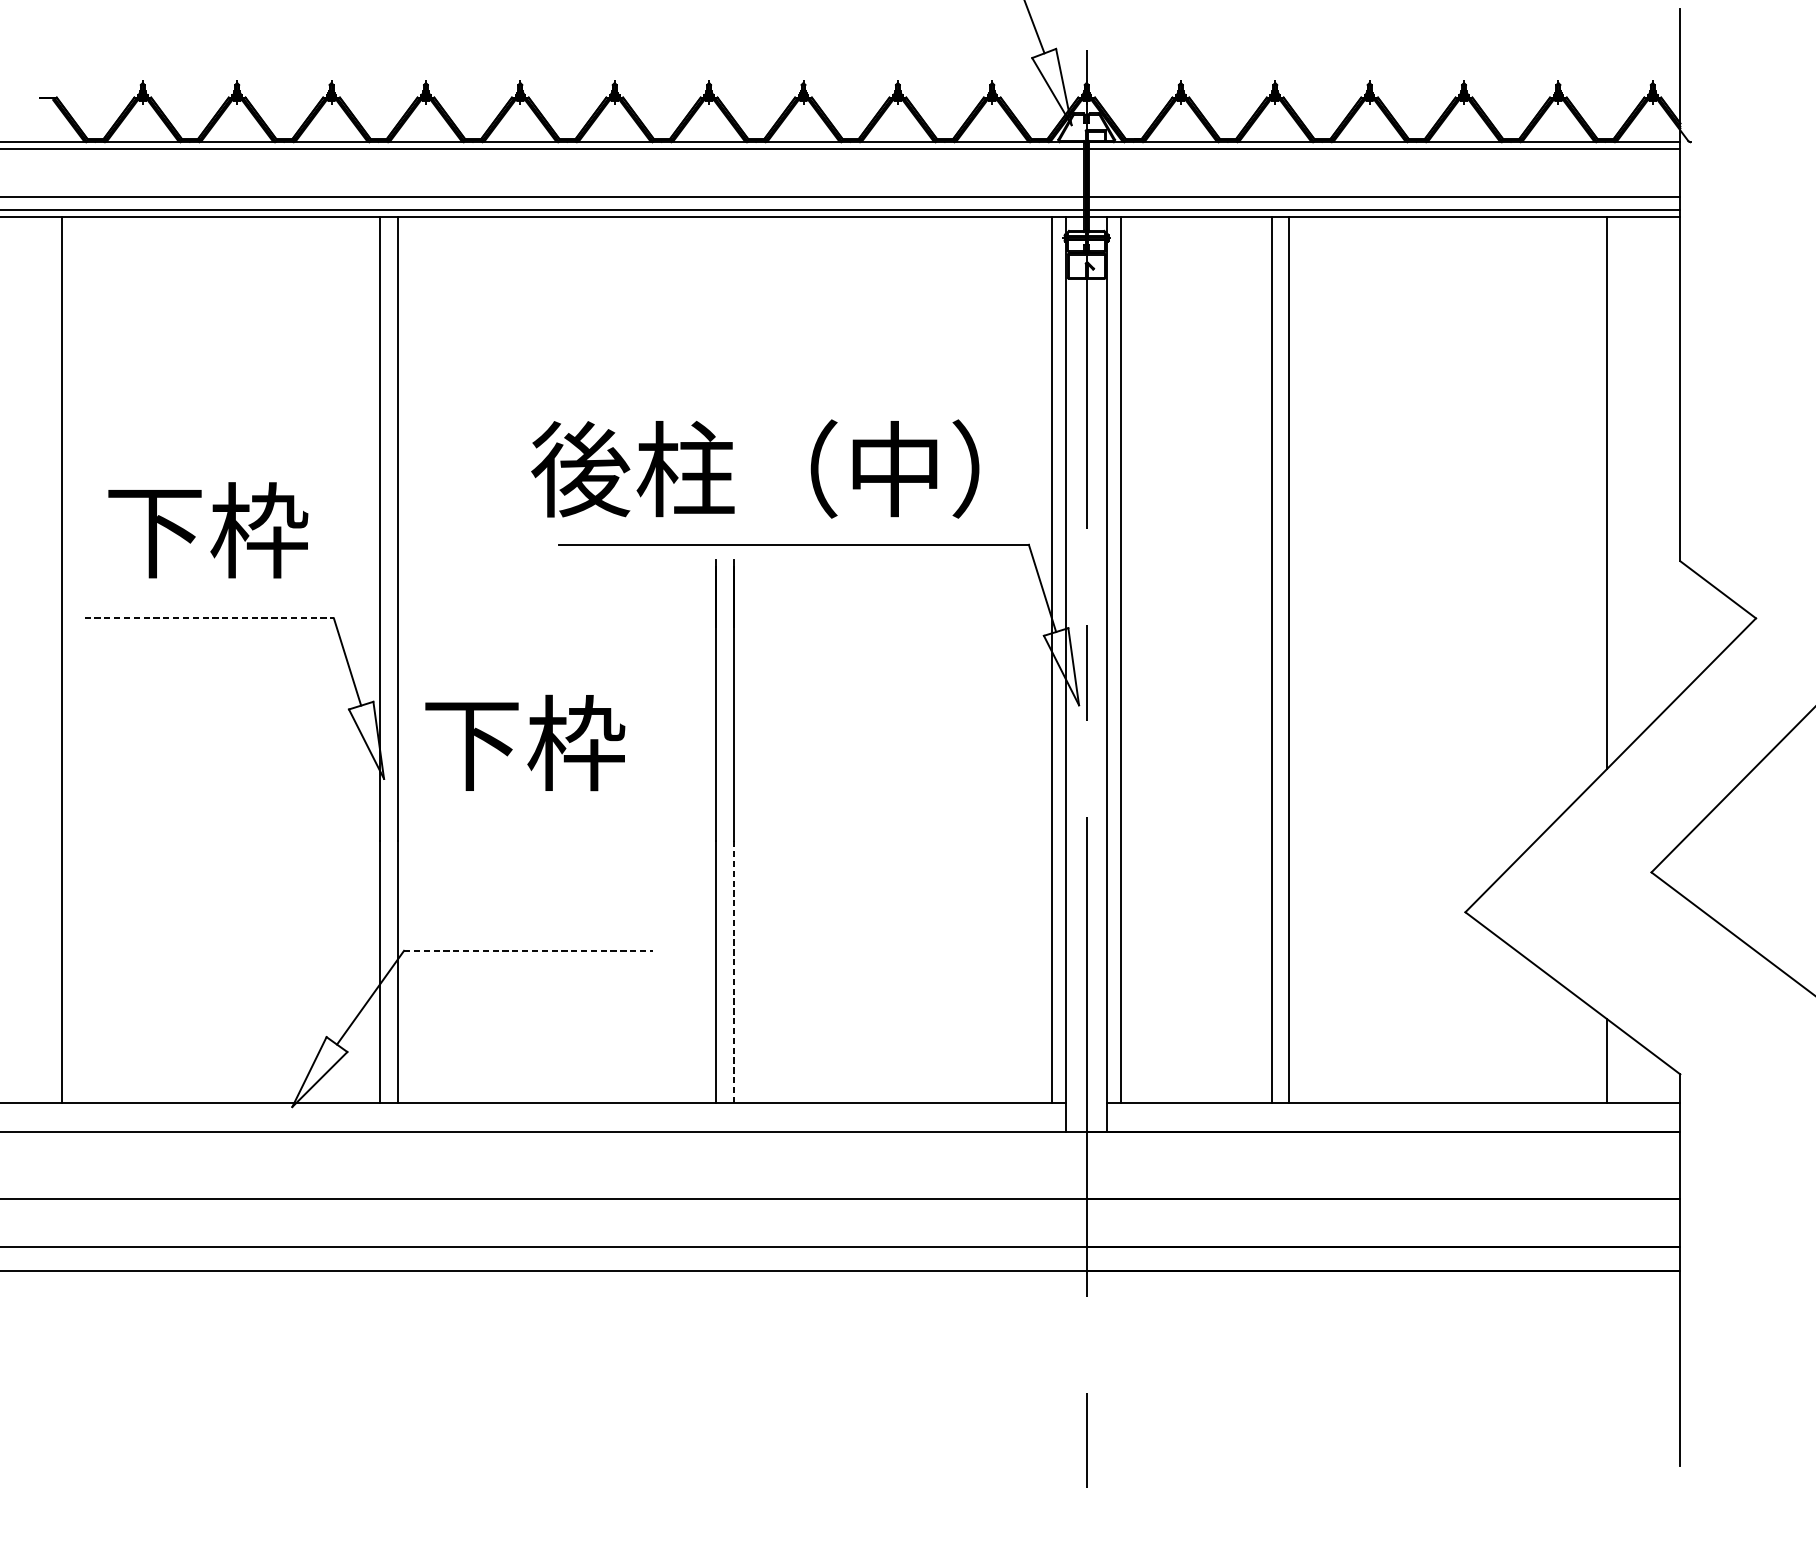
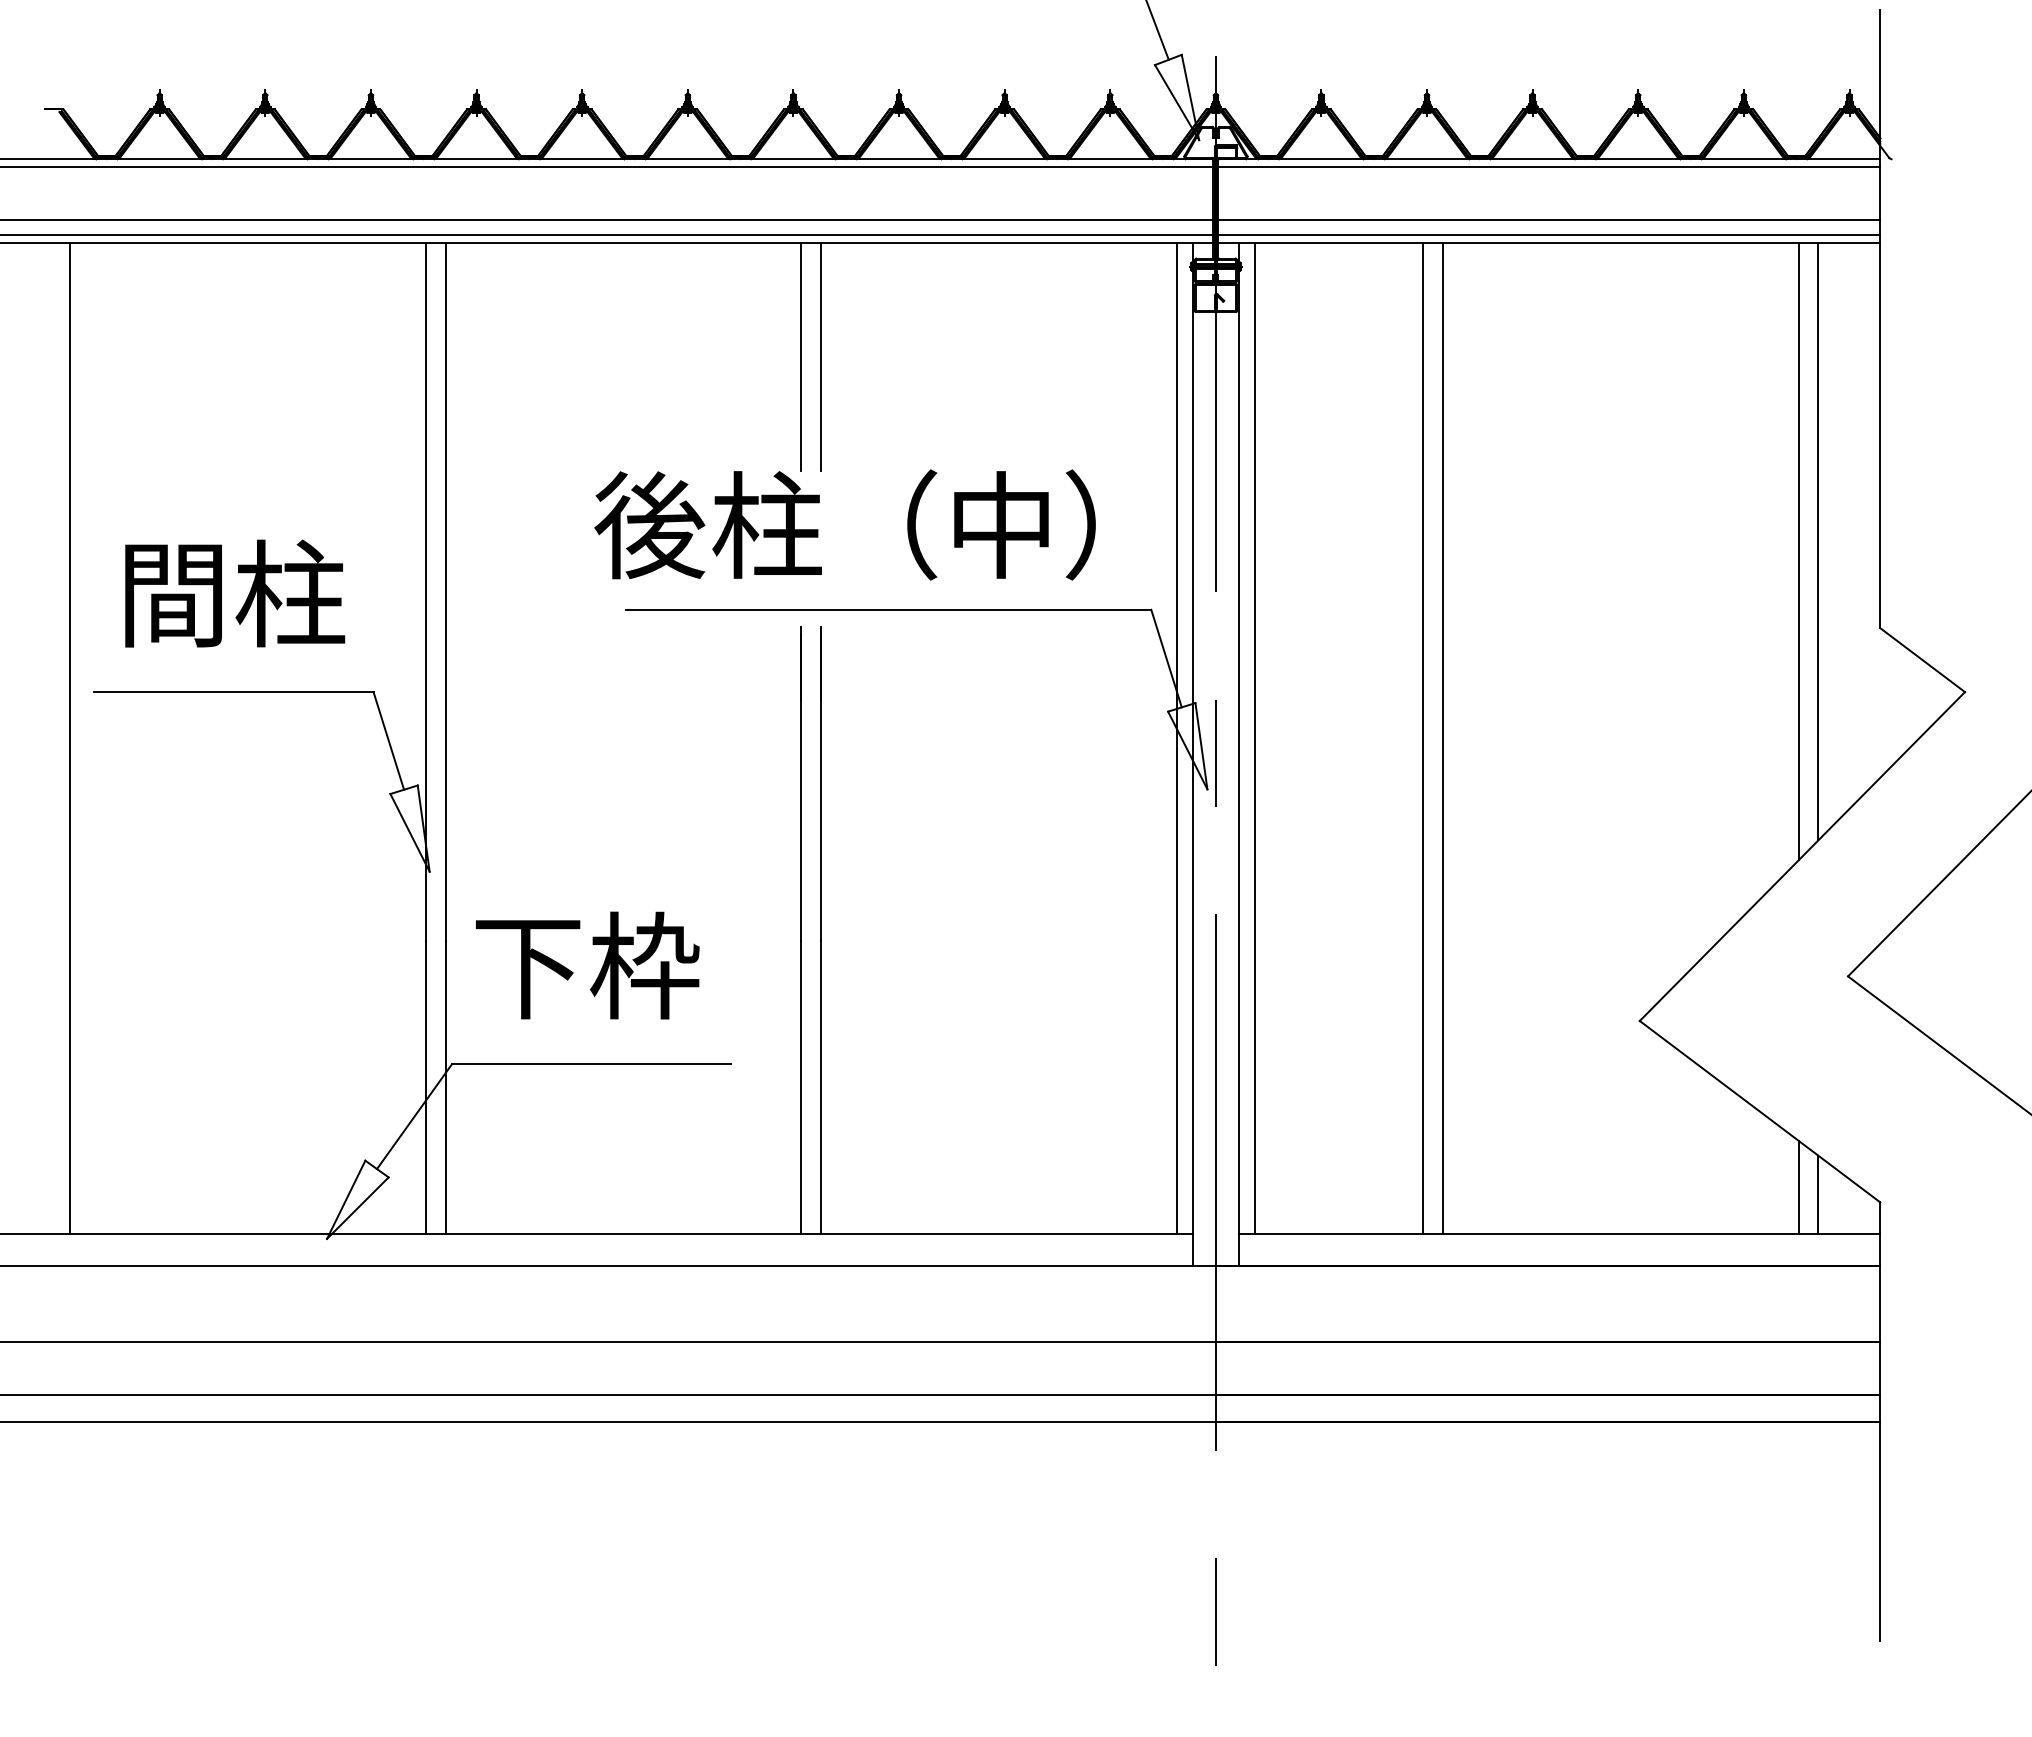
line: (716, 318) -> (801, 356), added
line: (734, 318) -> (821, 356), added
line: (1625, 483) -> (1818, 541), added
text: (208, 530) -> (233, 593), 下枠 -> 間柱
line: (209, 618) -> (234, 692), dashed -> solid
text: (525, 742) -> (587, 965), moved
line: (528, 951) -> (591, 1064), dashed -> solid
line: (734, 972) -> (821, 1088), dashed -> solid
line: (1625, 1067) -> (1818, 1194), added

